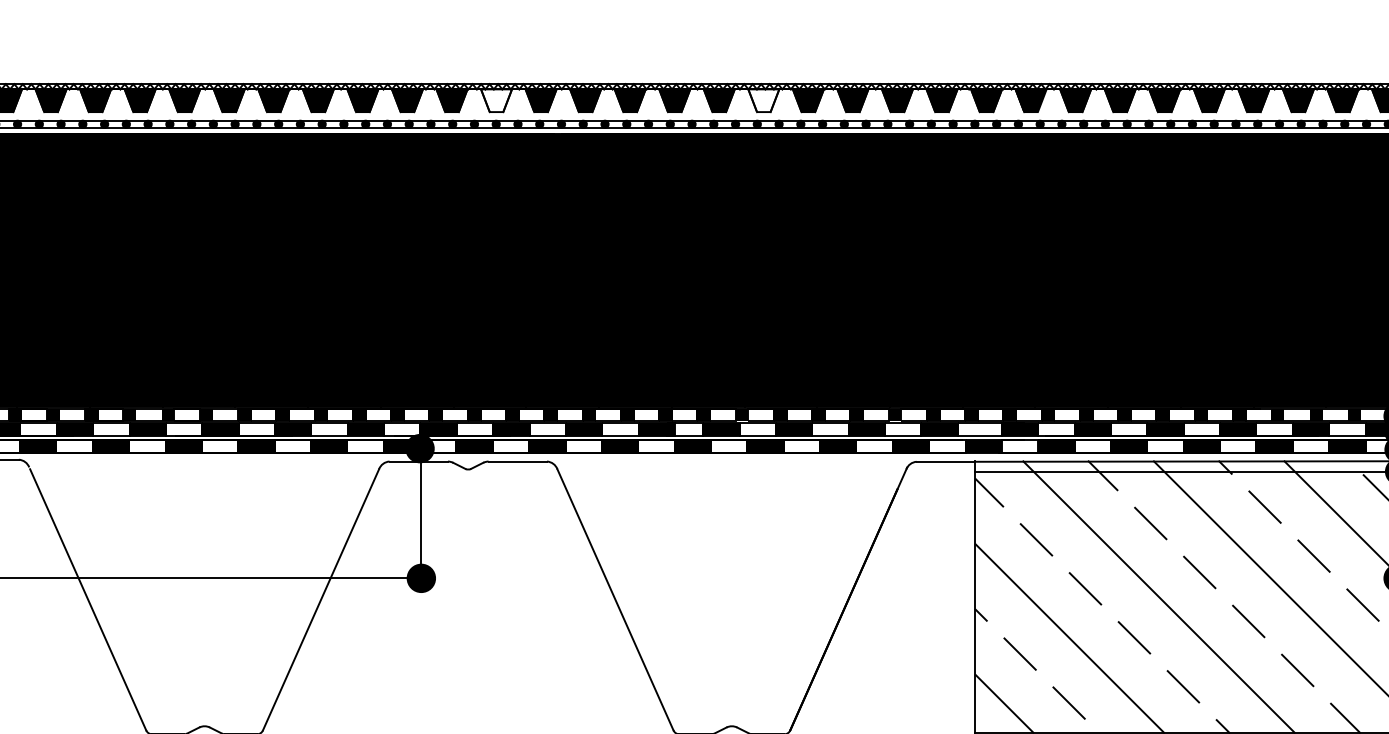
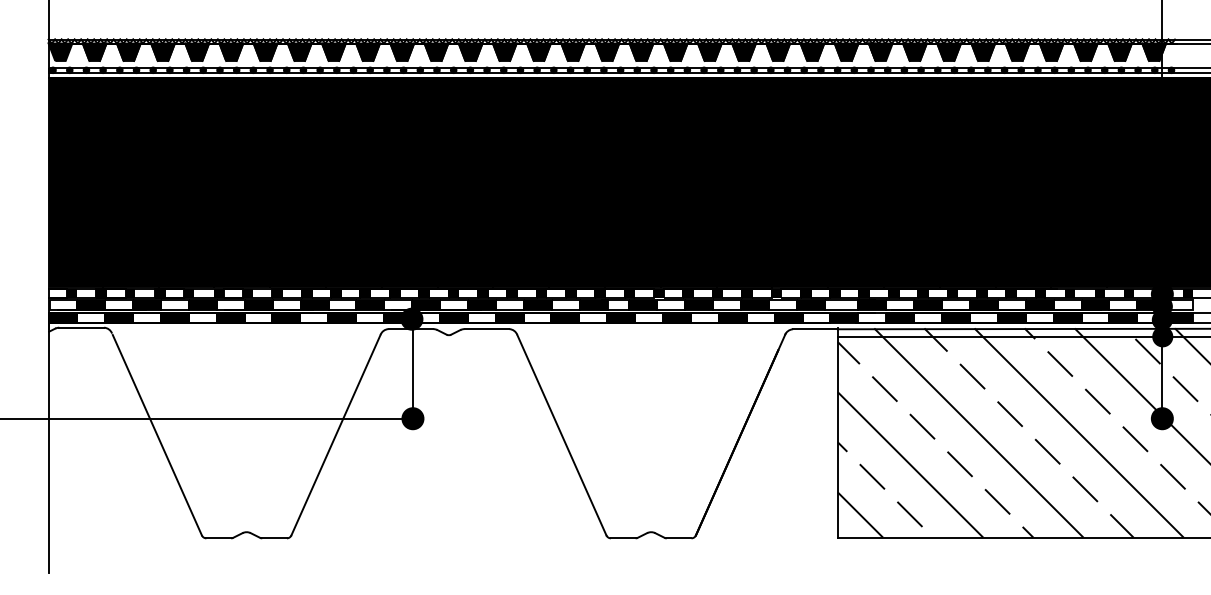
fill: (496, 99) -> (470, 51), added
fill: (763, 99) -> (675, 51), added

